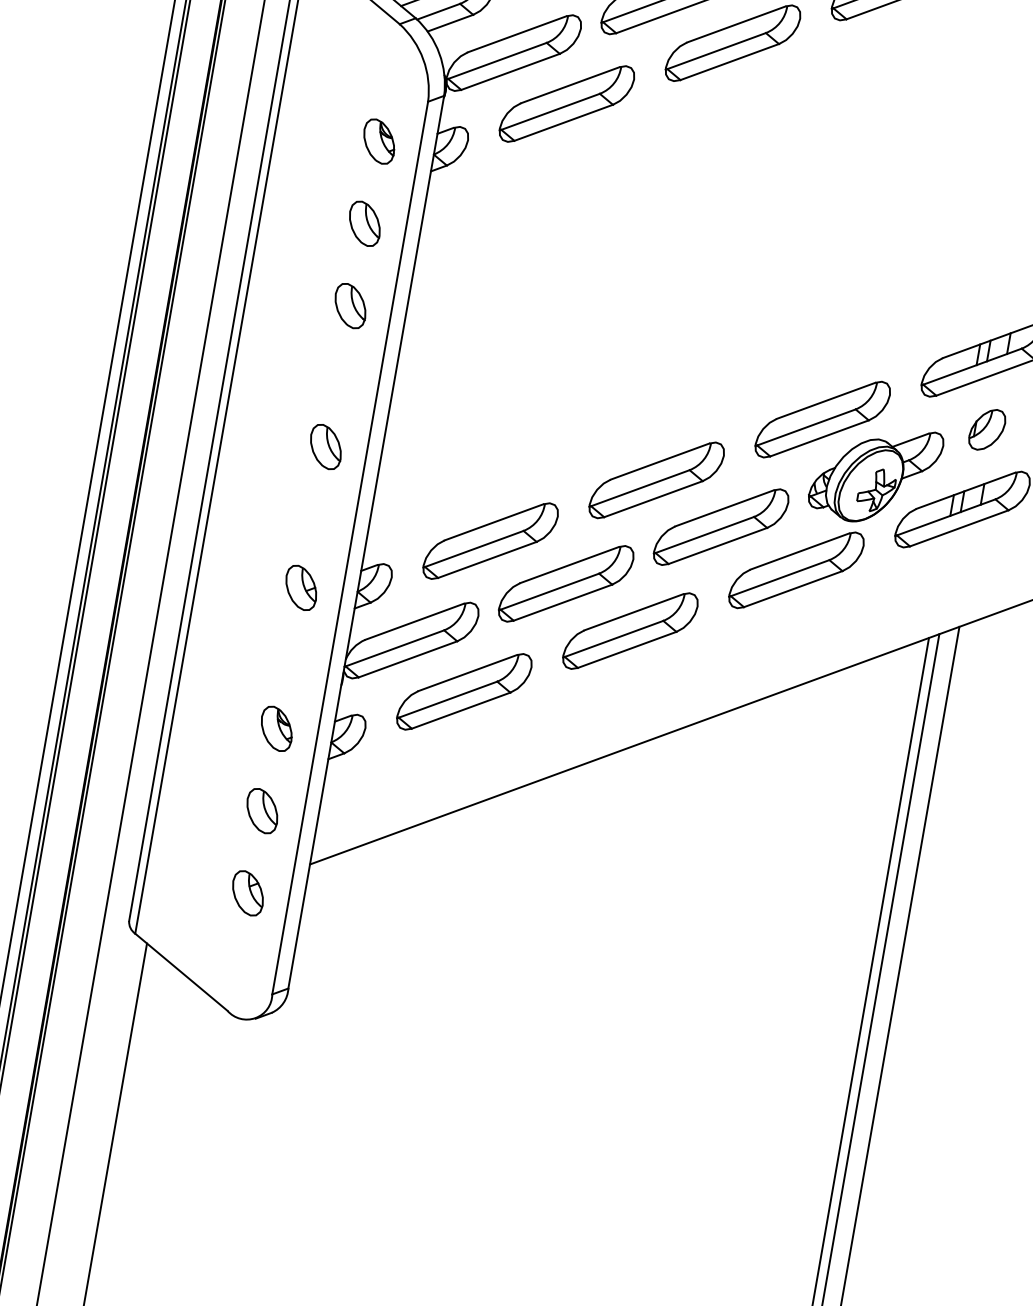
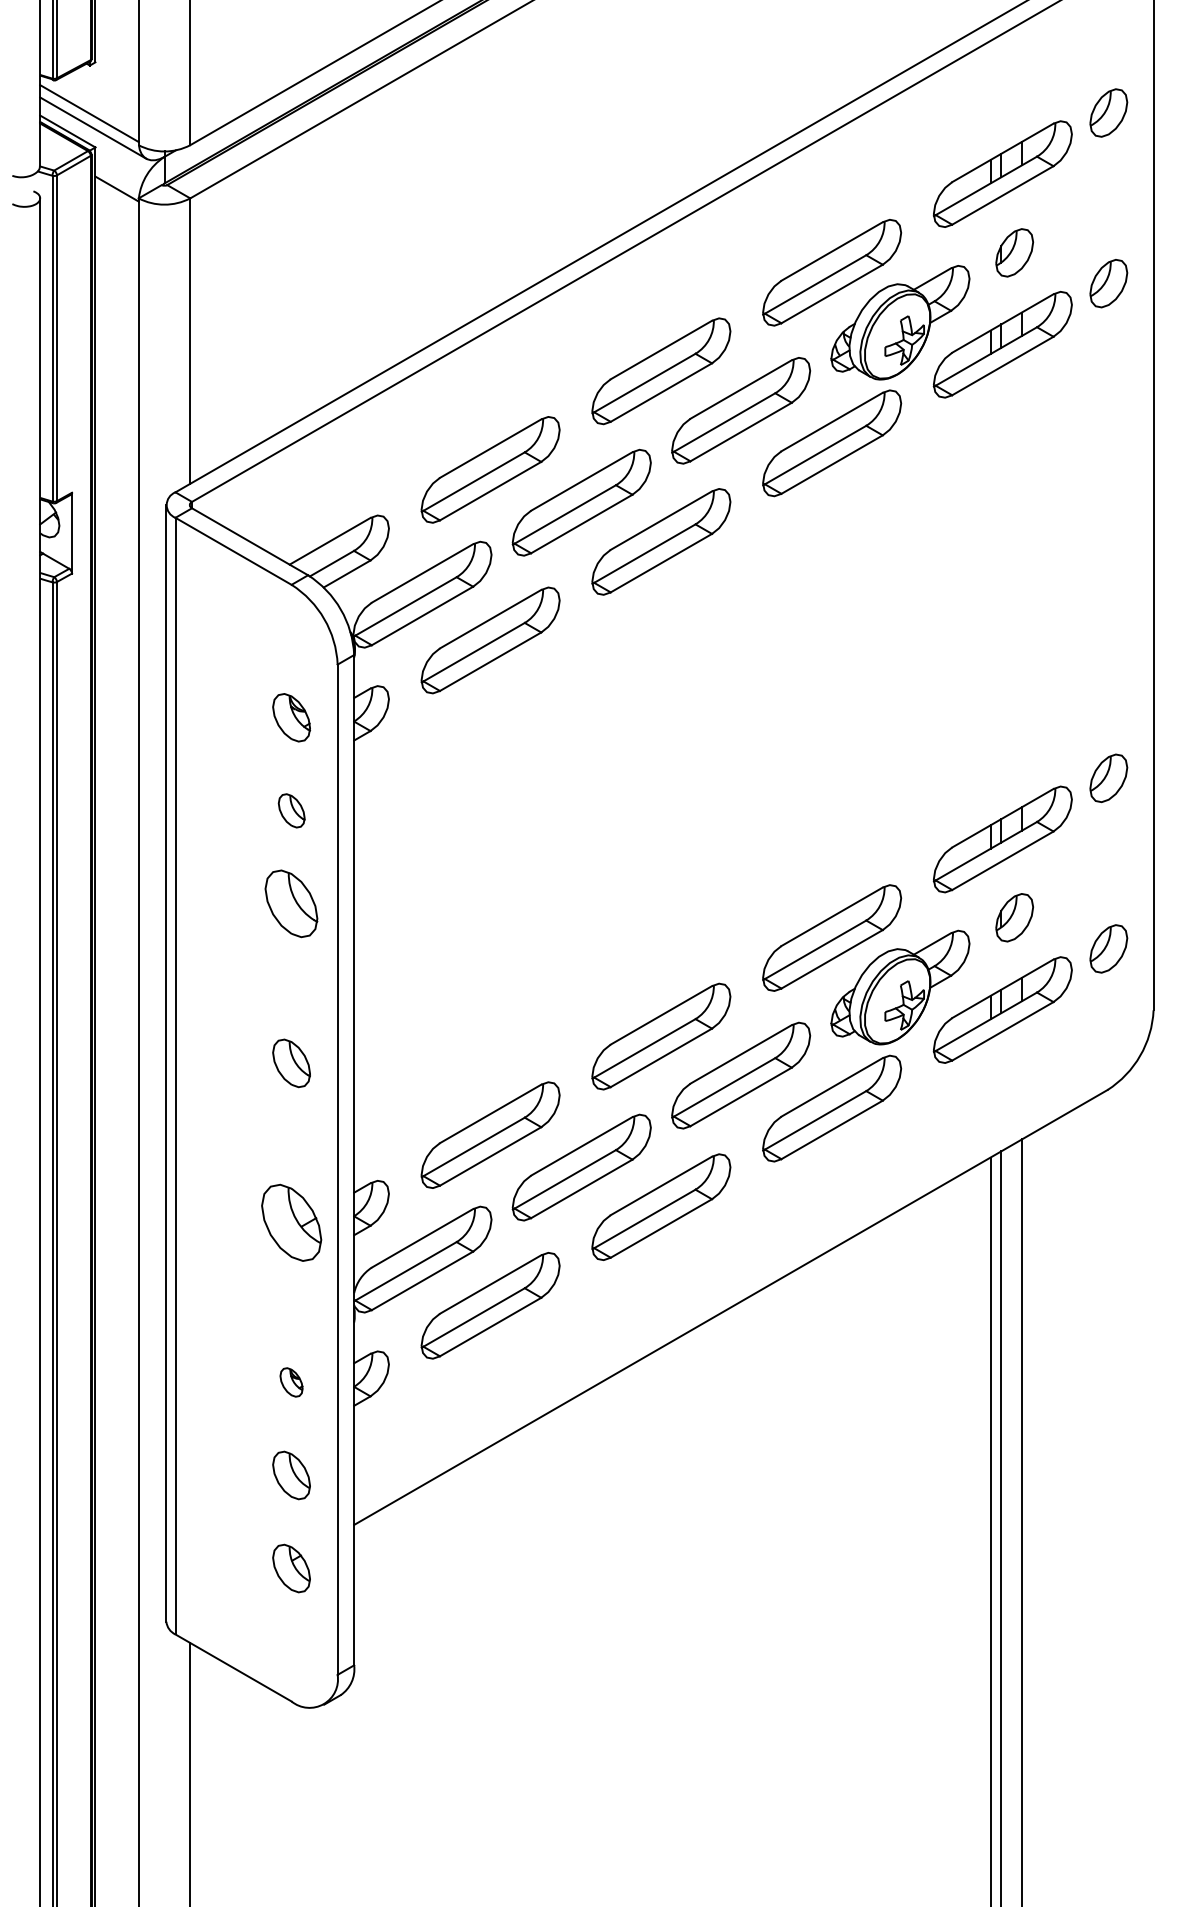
part: (364, 223) -> (291, 810), size x0.7
part: (350, 305) -> (291, 903), size x1.4
part: (301, 587) -> (291, 1222), size x1.6
part: (276, 728) -> (291, 1382), size x0.6

